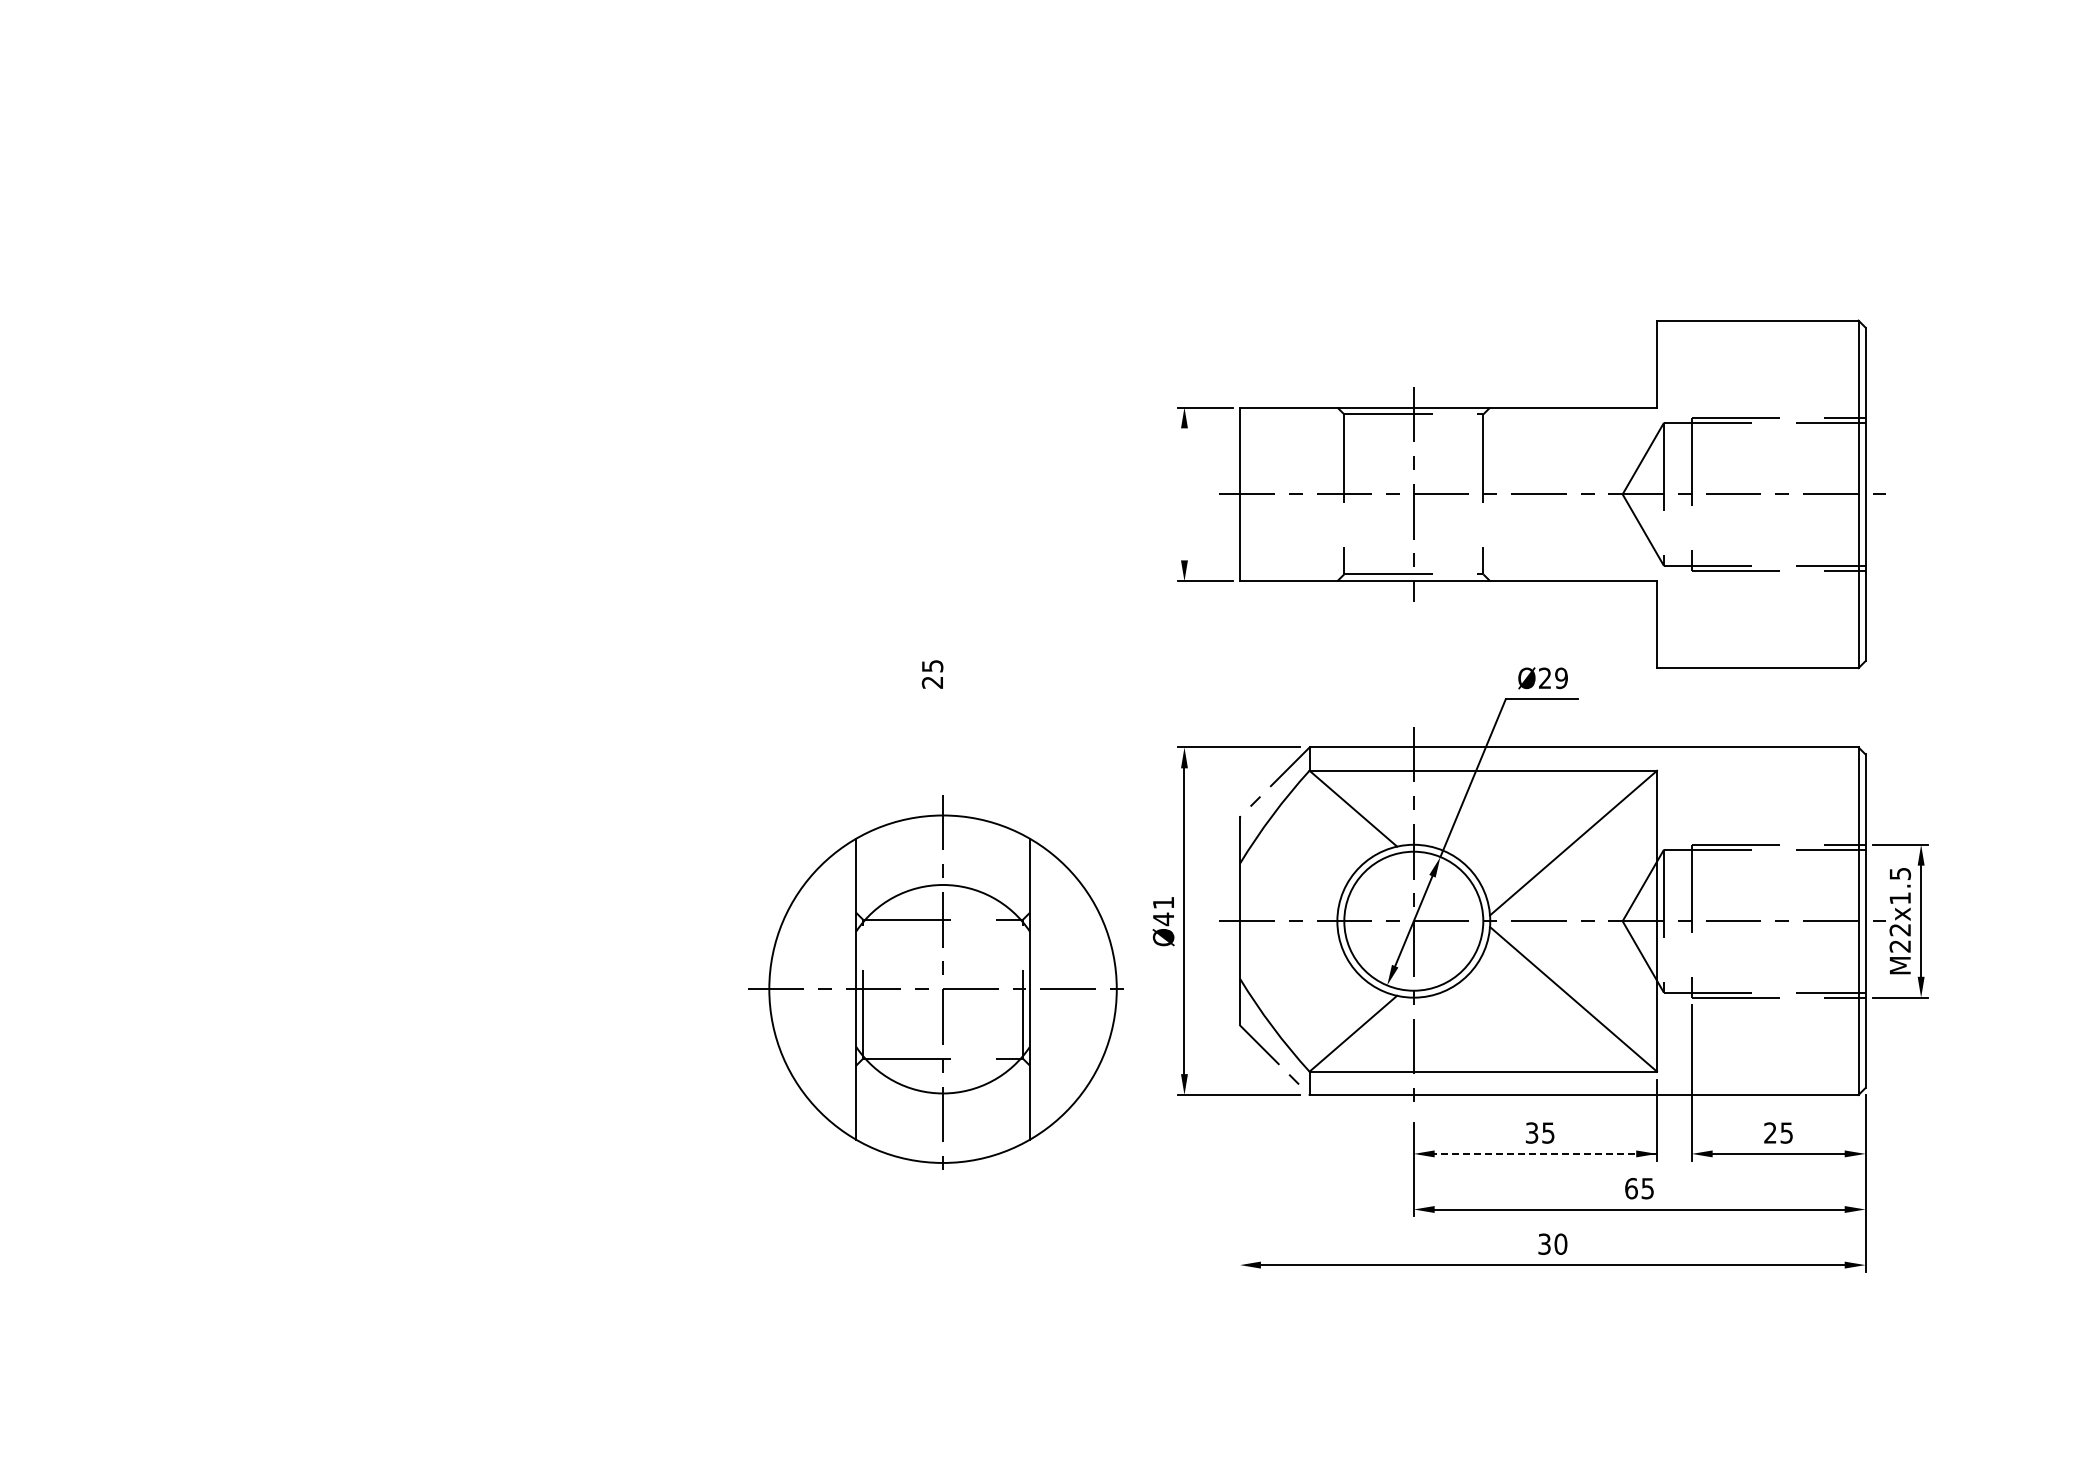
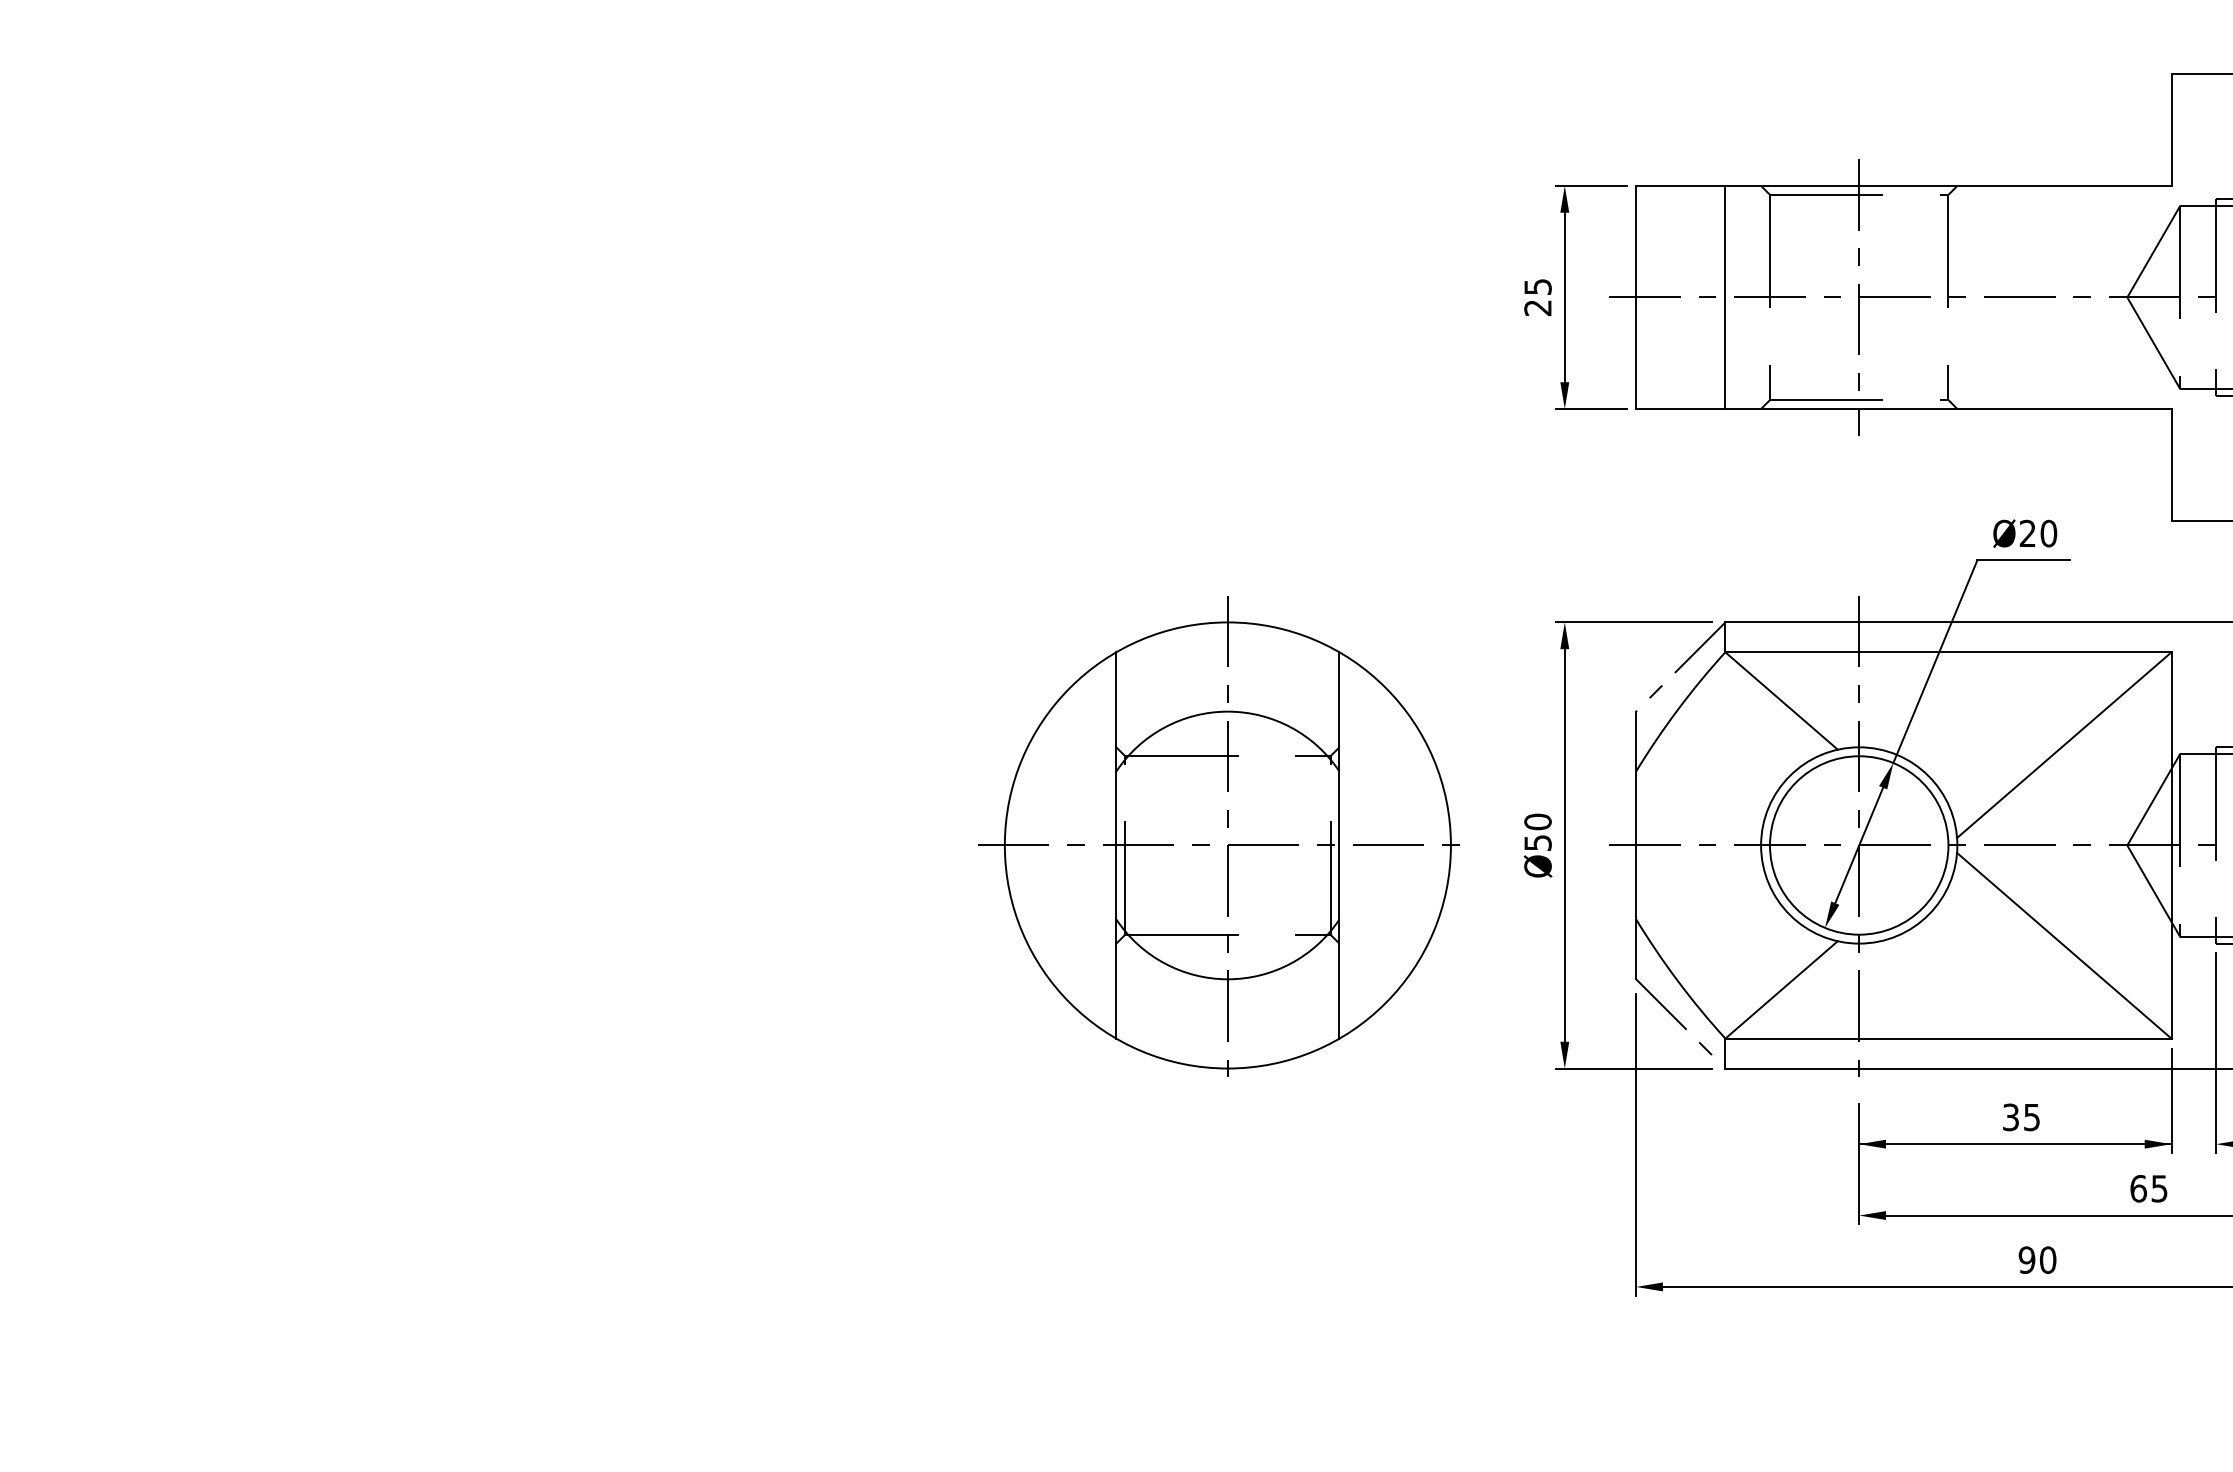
line: (1184, 494) -> (1564, 297), added
line: (1309, 494) -> (1725, 297), added
text: (932, 674) -> (1537, 297), moved
text: (1561, 678) -> (2048, 533), Ø29 -> Ø20
text: (1163, 911) -> (1537, 832), Ø41 -> Ø50
part: (935, 982) -> (1218, 836), moved
line: (1535, 1153) -> (2015, 1143), dashed -> solid
line: (1240, 1154) -> (1636, 1144), added
text: (1544, 1243) -> (2026, 1259), 30 -> 90

